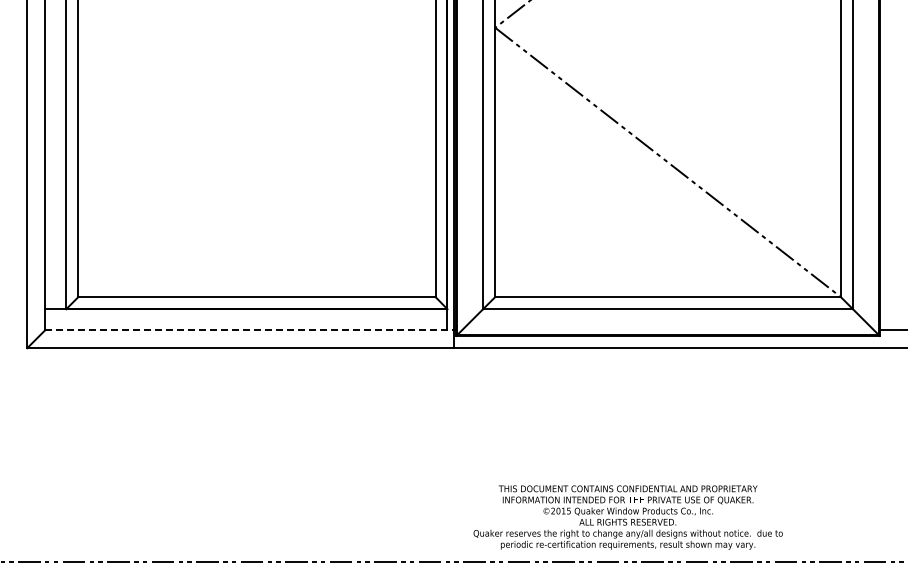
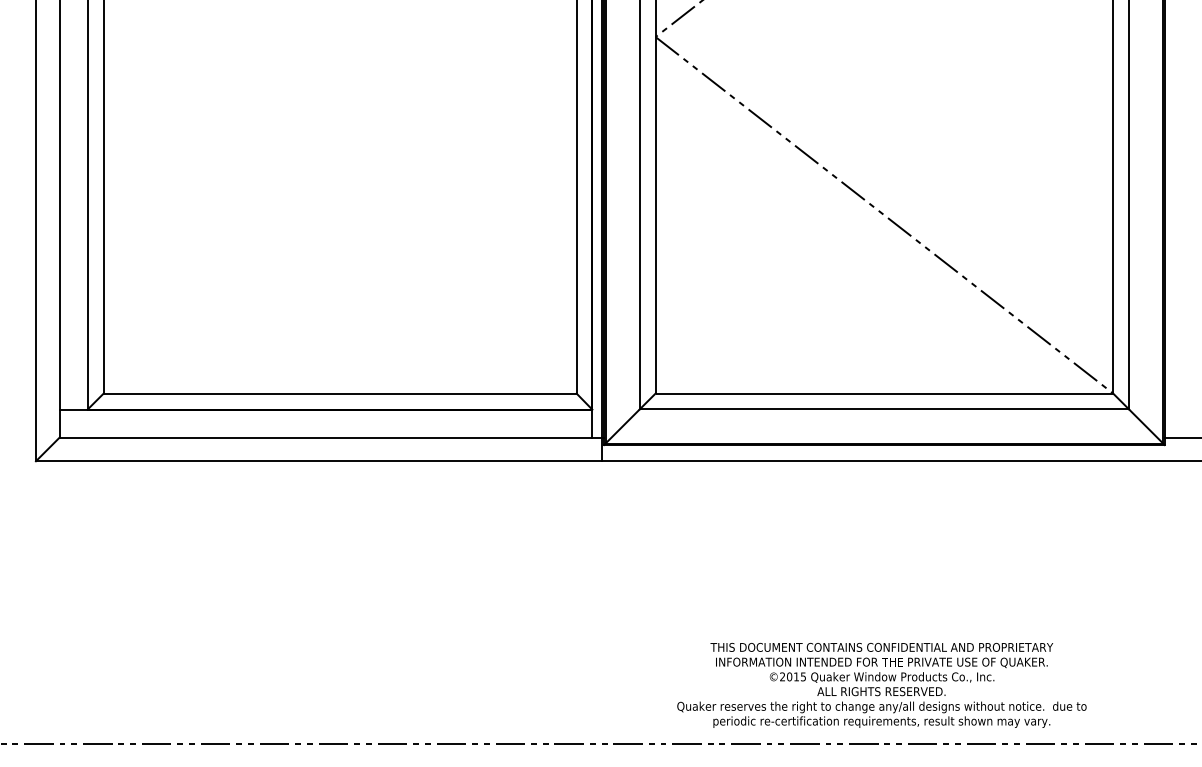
line: (250, 330) -> (331, 437), dashed -> solid
text: (627, 517) -> (881, 685), moved

